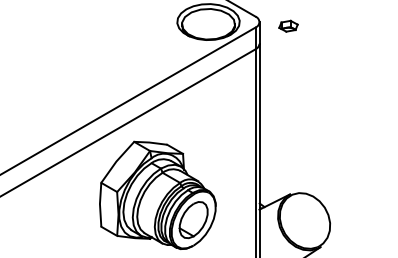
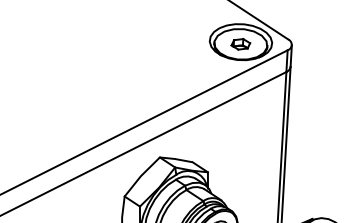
part: (288, 25) -> (240, 43), moved

